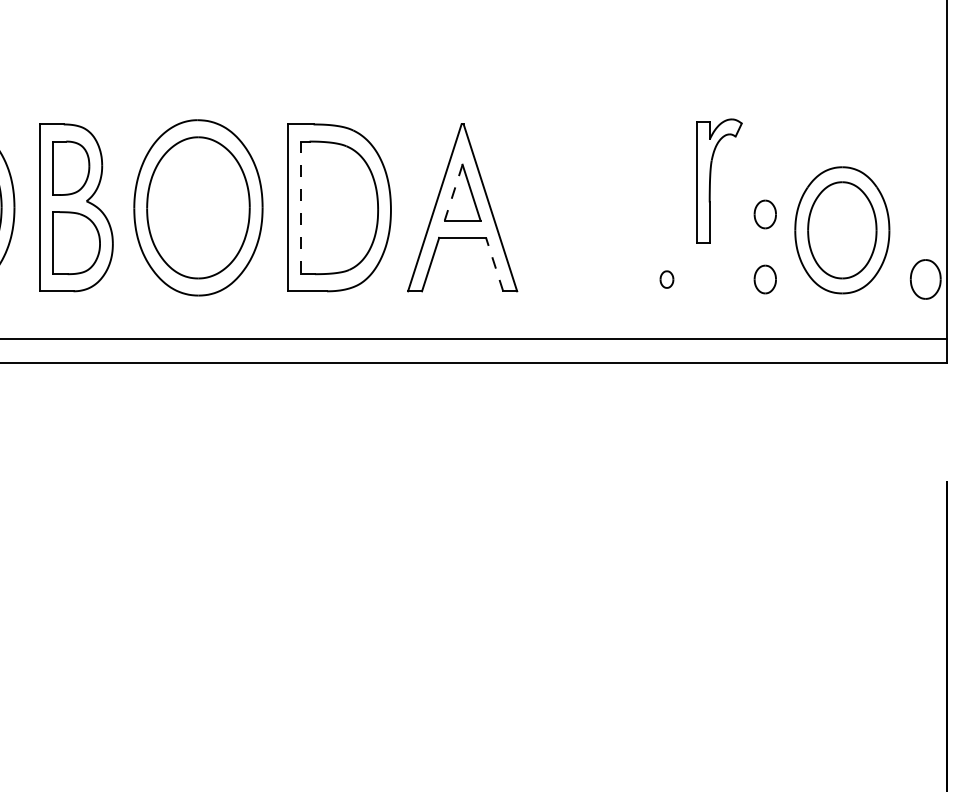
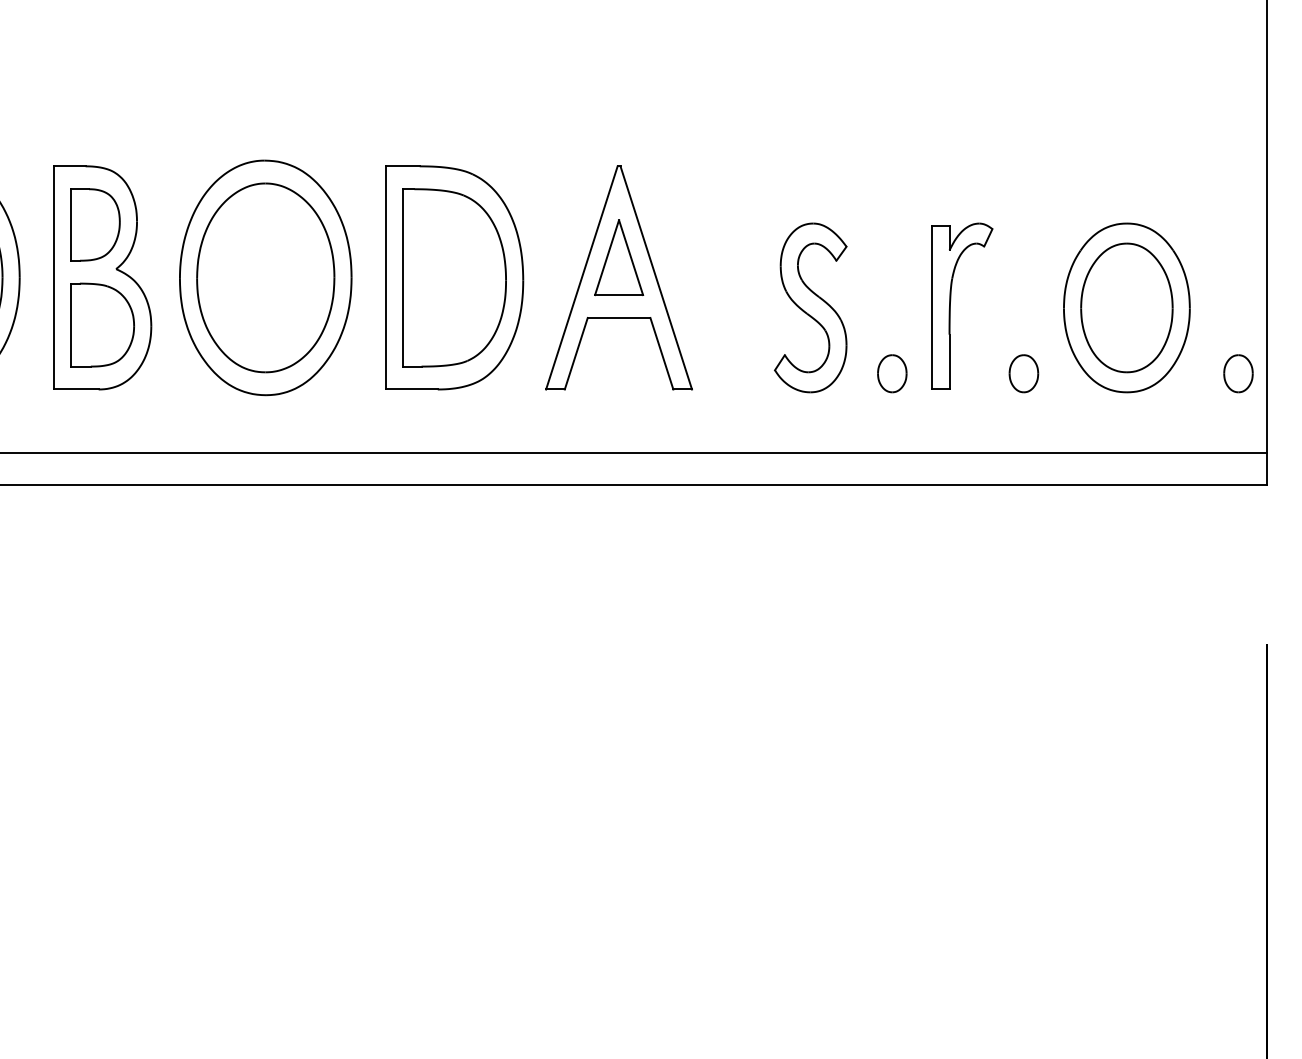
part: (710, 180) -> (950, 305), moved
line: (453, 193) -> (606, 258), dashed -> solid
line: (301, 207) -> (403, 277), dashed -> solid
part: (765, 214) -> (1023, 286), removed
part: (605, 230) -> (810, 307), added
line: (494, 264) -> (661, 353), dashed -> solid
part: (667, 279) -> (892, 373), size x1.67
part: (925, 279) -> (1238, 373), size x0.71

